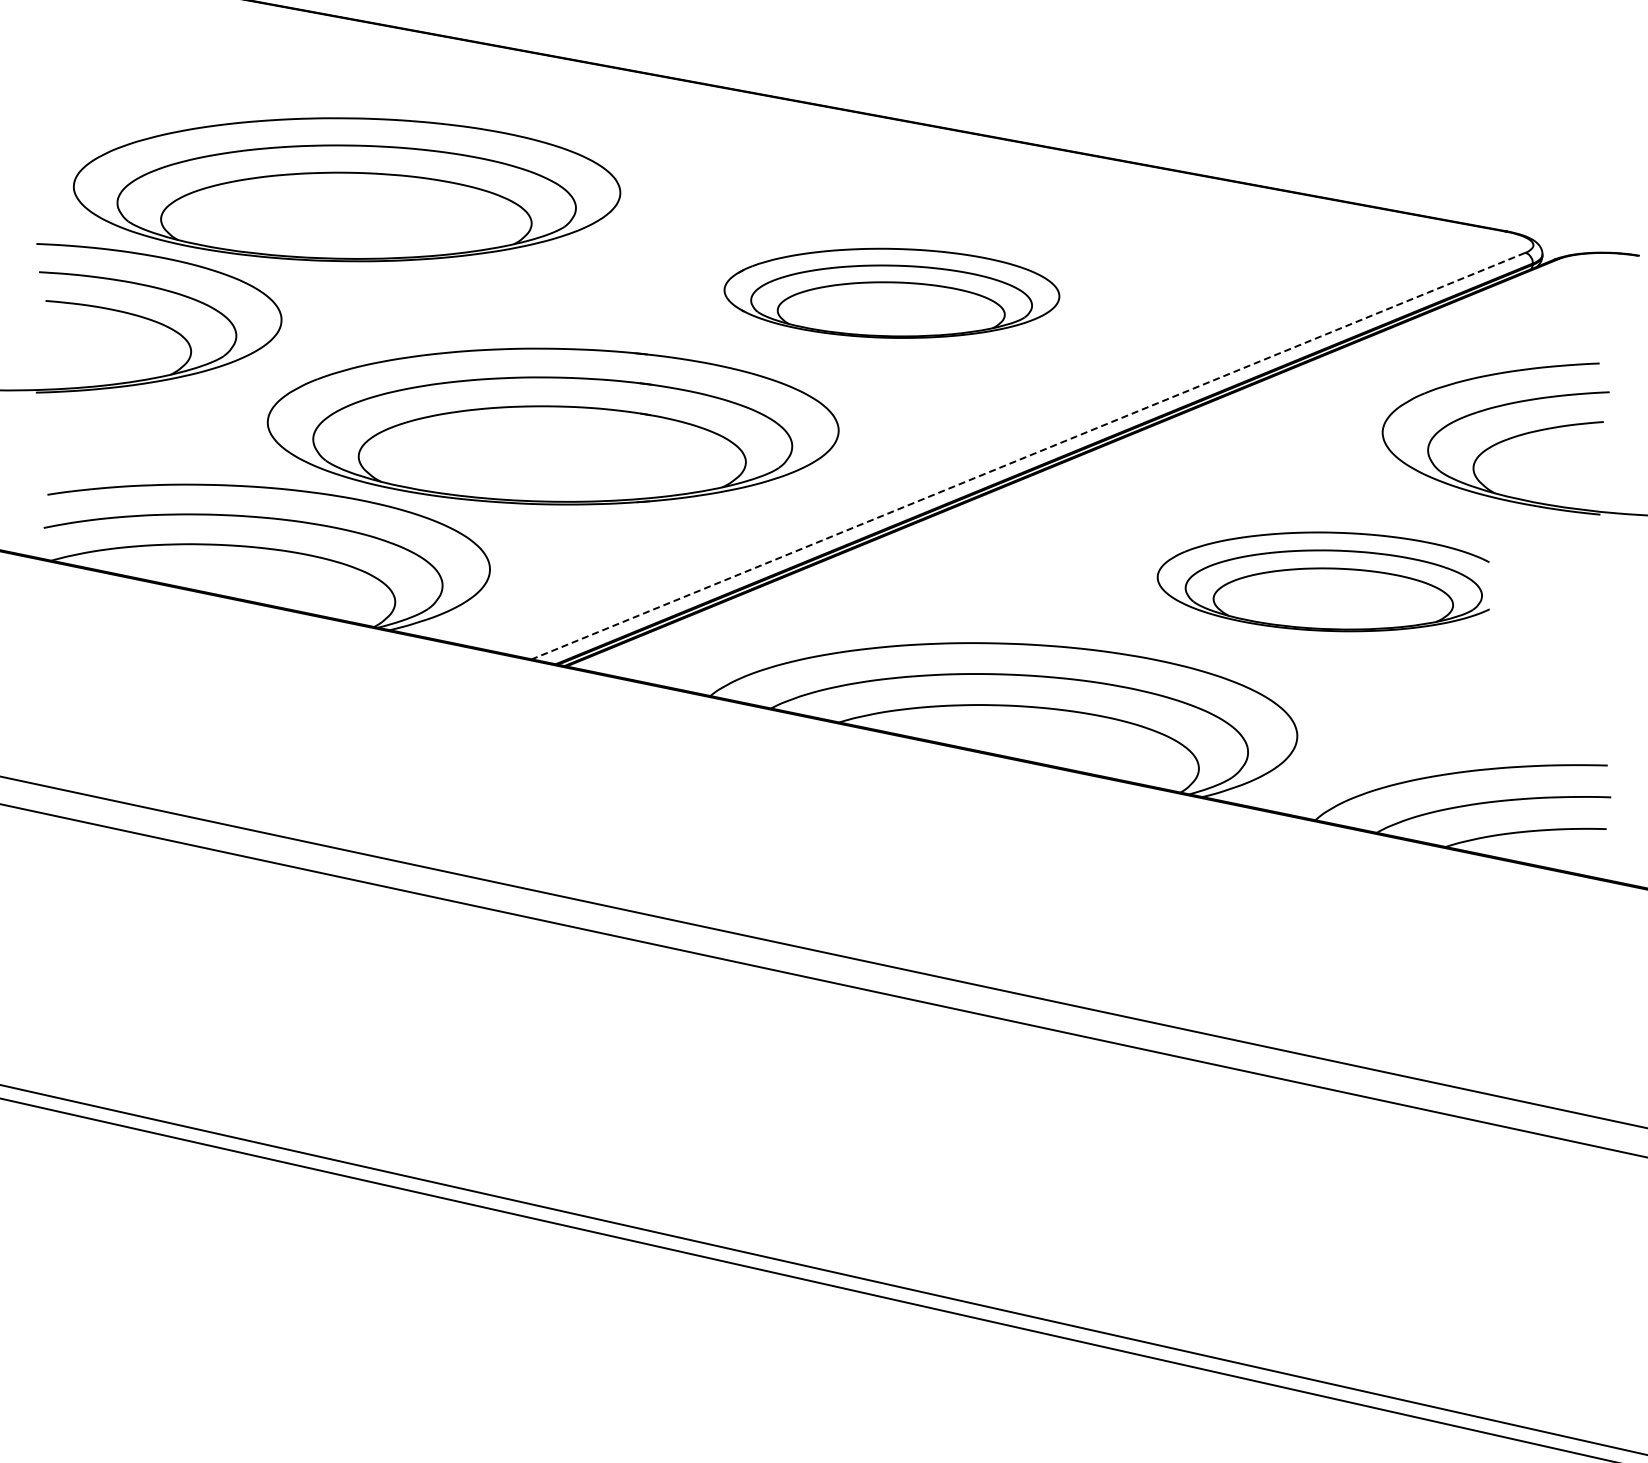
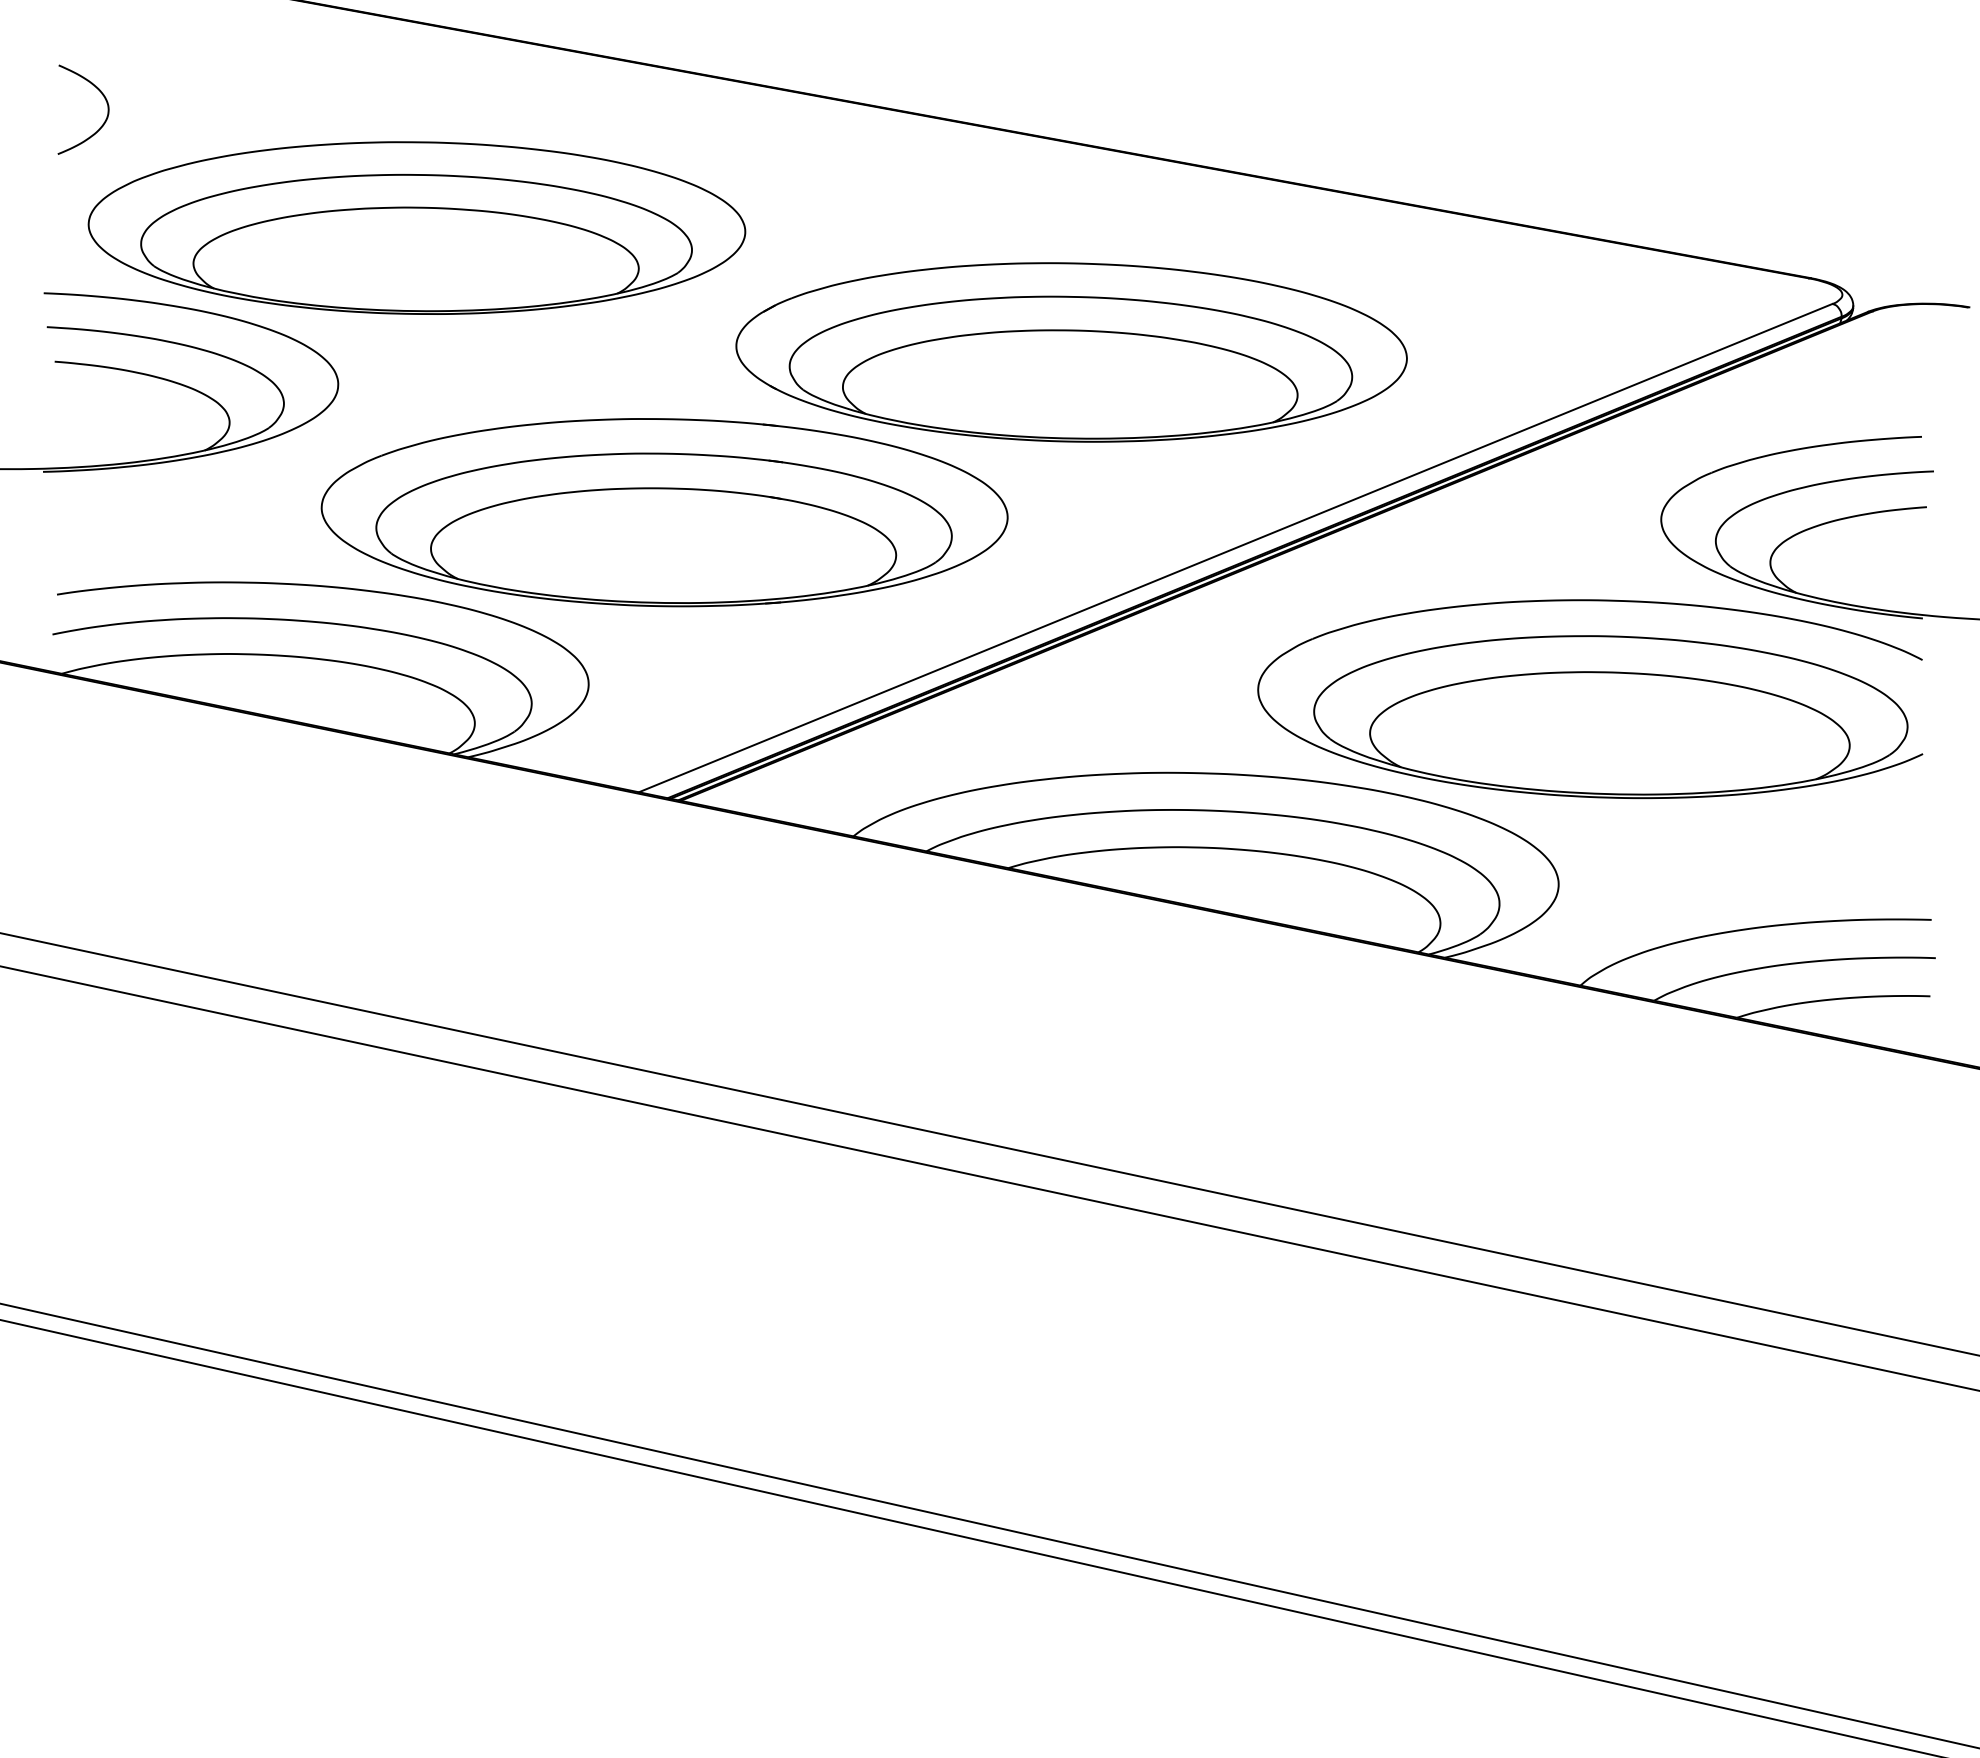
curve: (82, 76) -> (99, 92), added
part: (891, 293) -> (1071, 352), size x1.67
line: (1028, 456) -> (1235, 548), dashed -> solid
part: (1323, 581) -> (1590, 698), size x1.67

